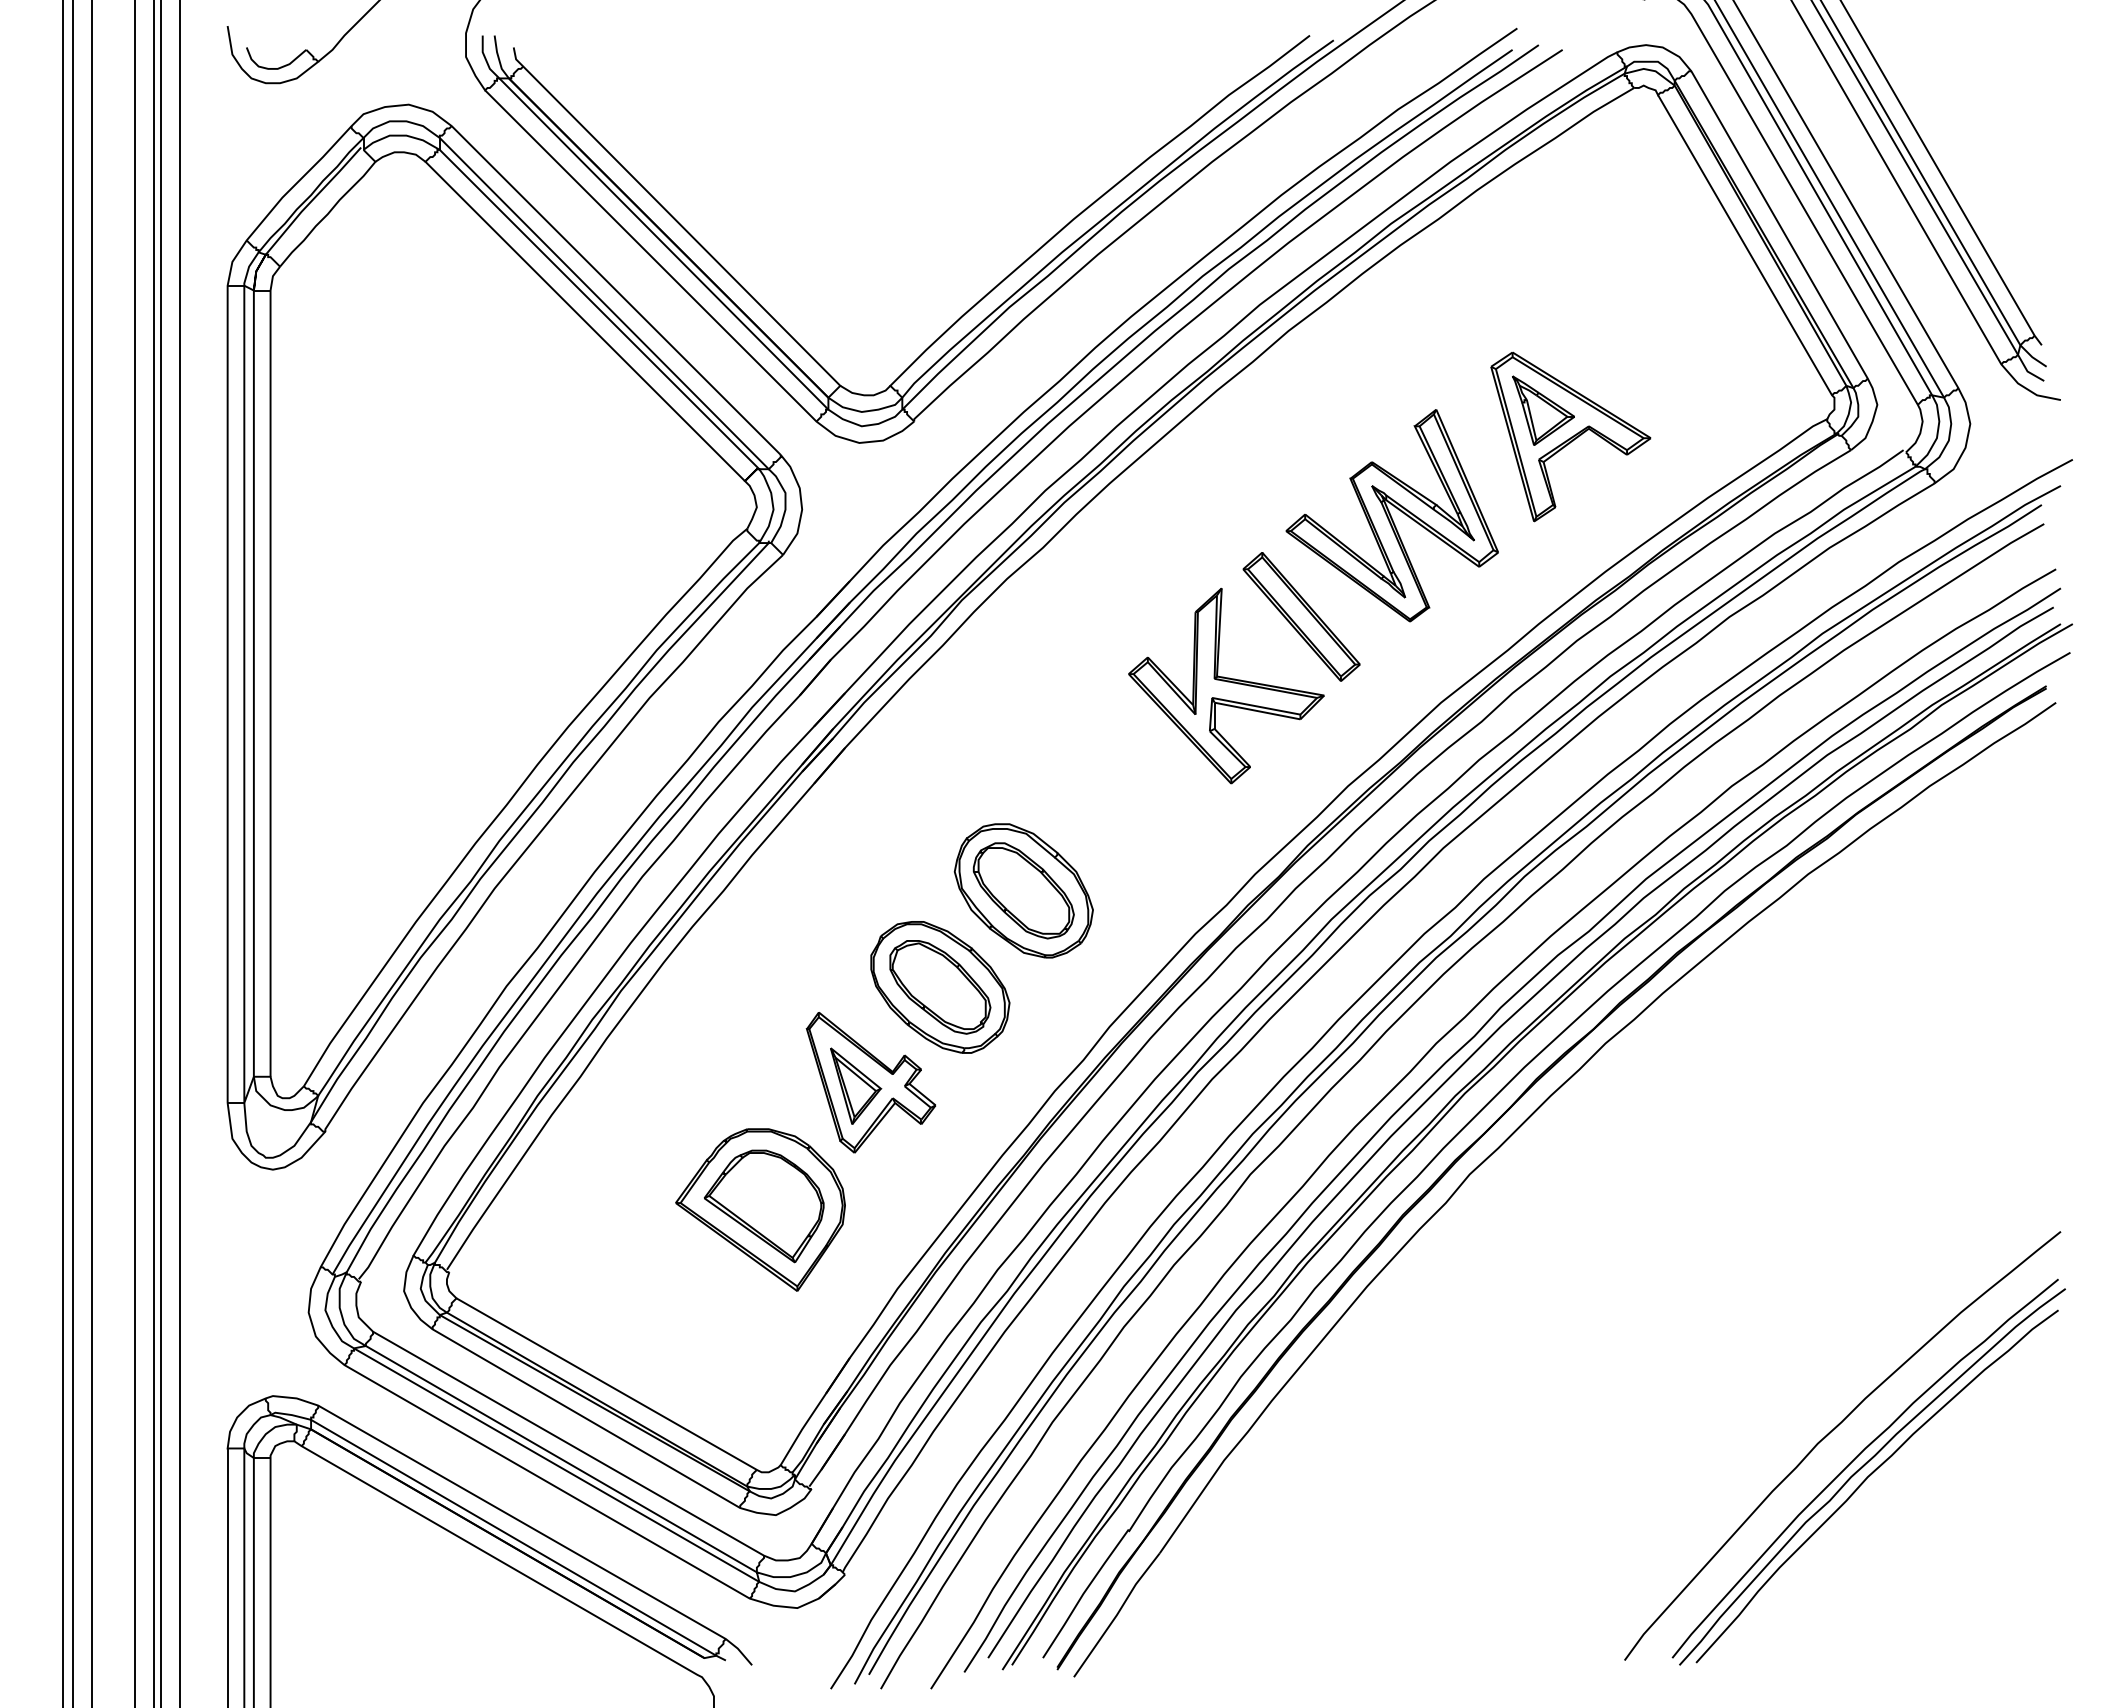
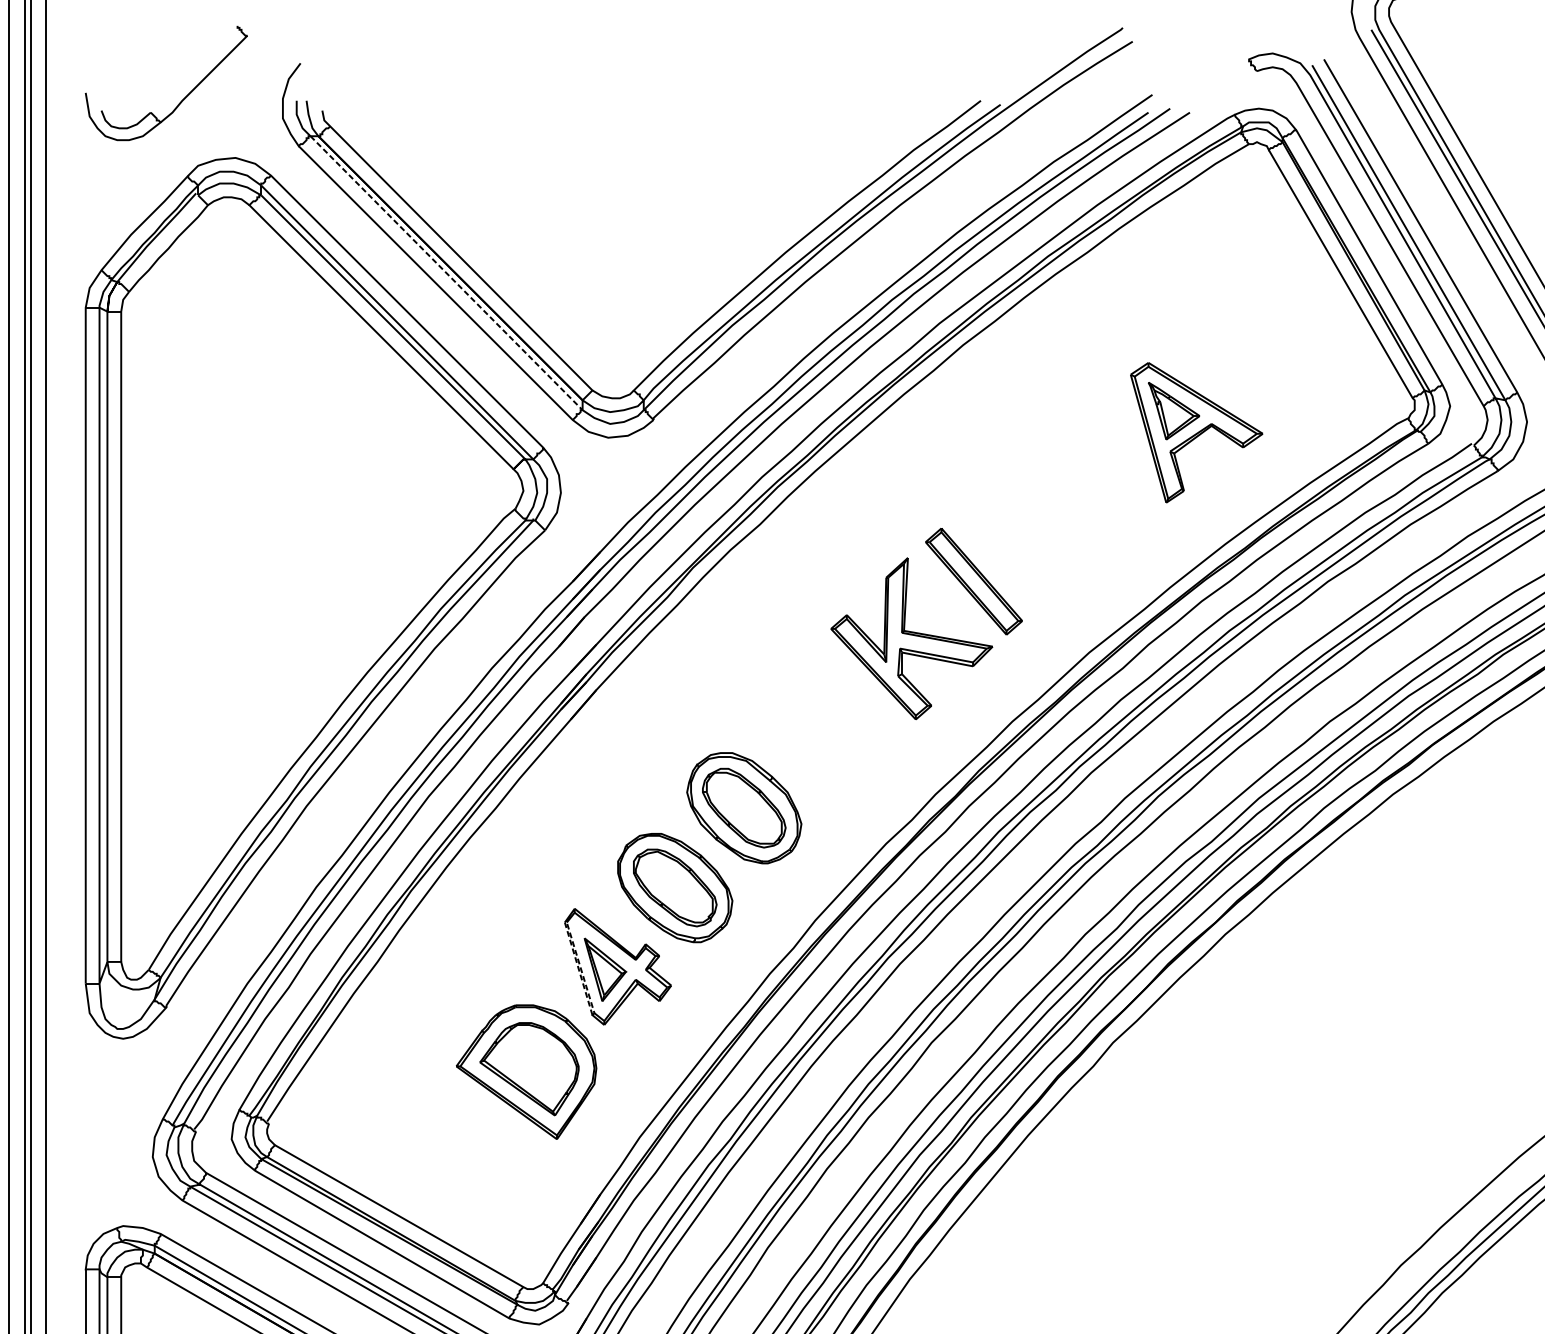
line: (664, 244) -> (447, 273), solid -> dashed
part: (1391, 515) -> (1048, 497), removed
line: (807, 1029) -> (565, 922), solid -> dashed

